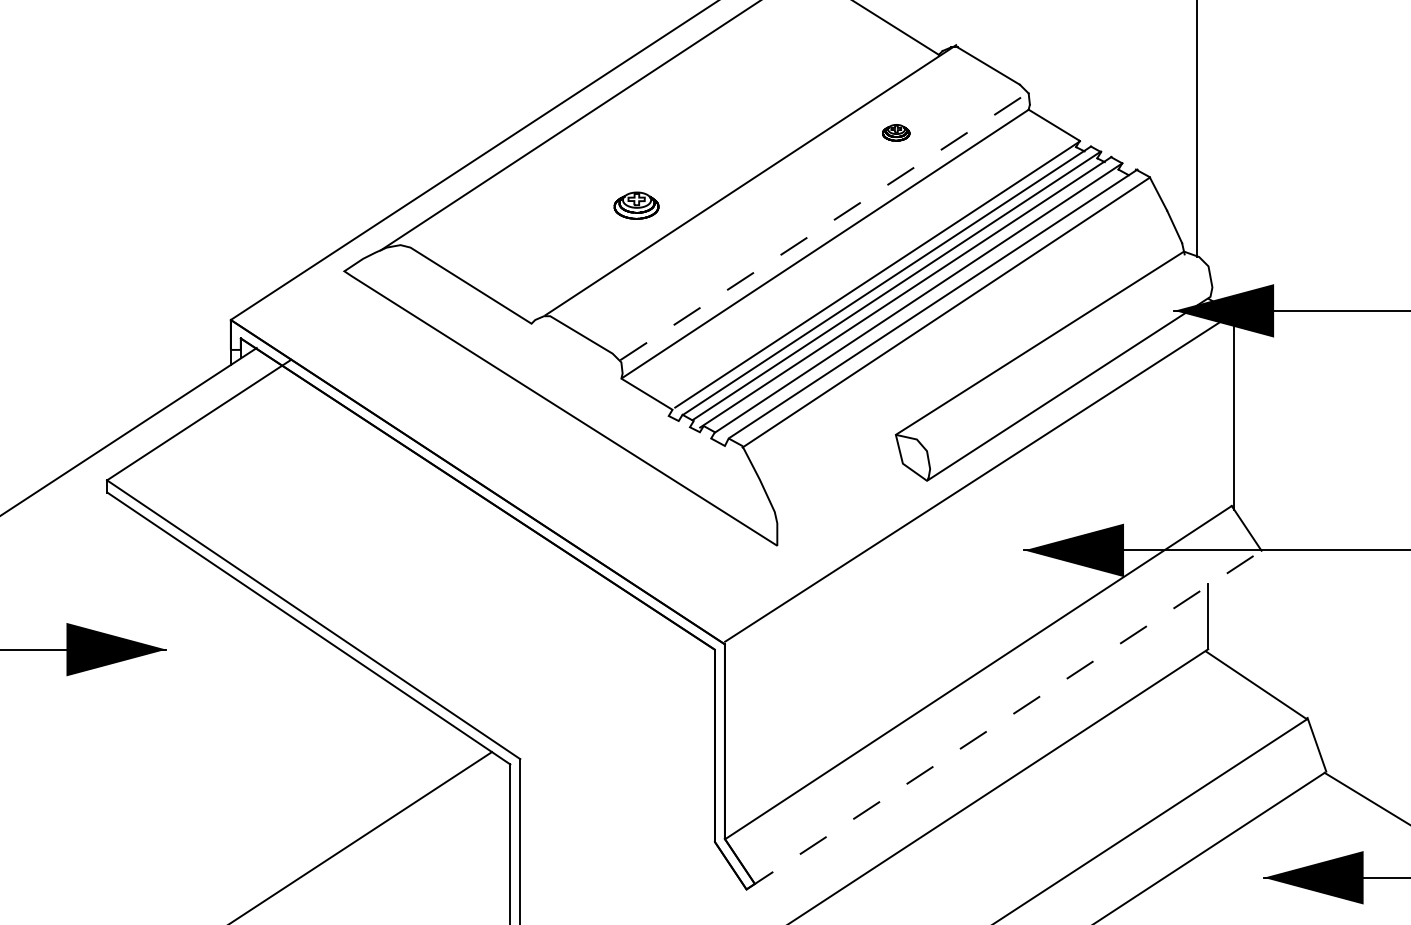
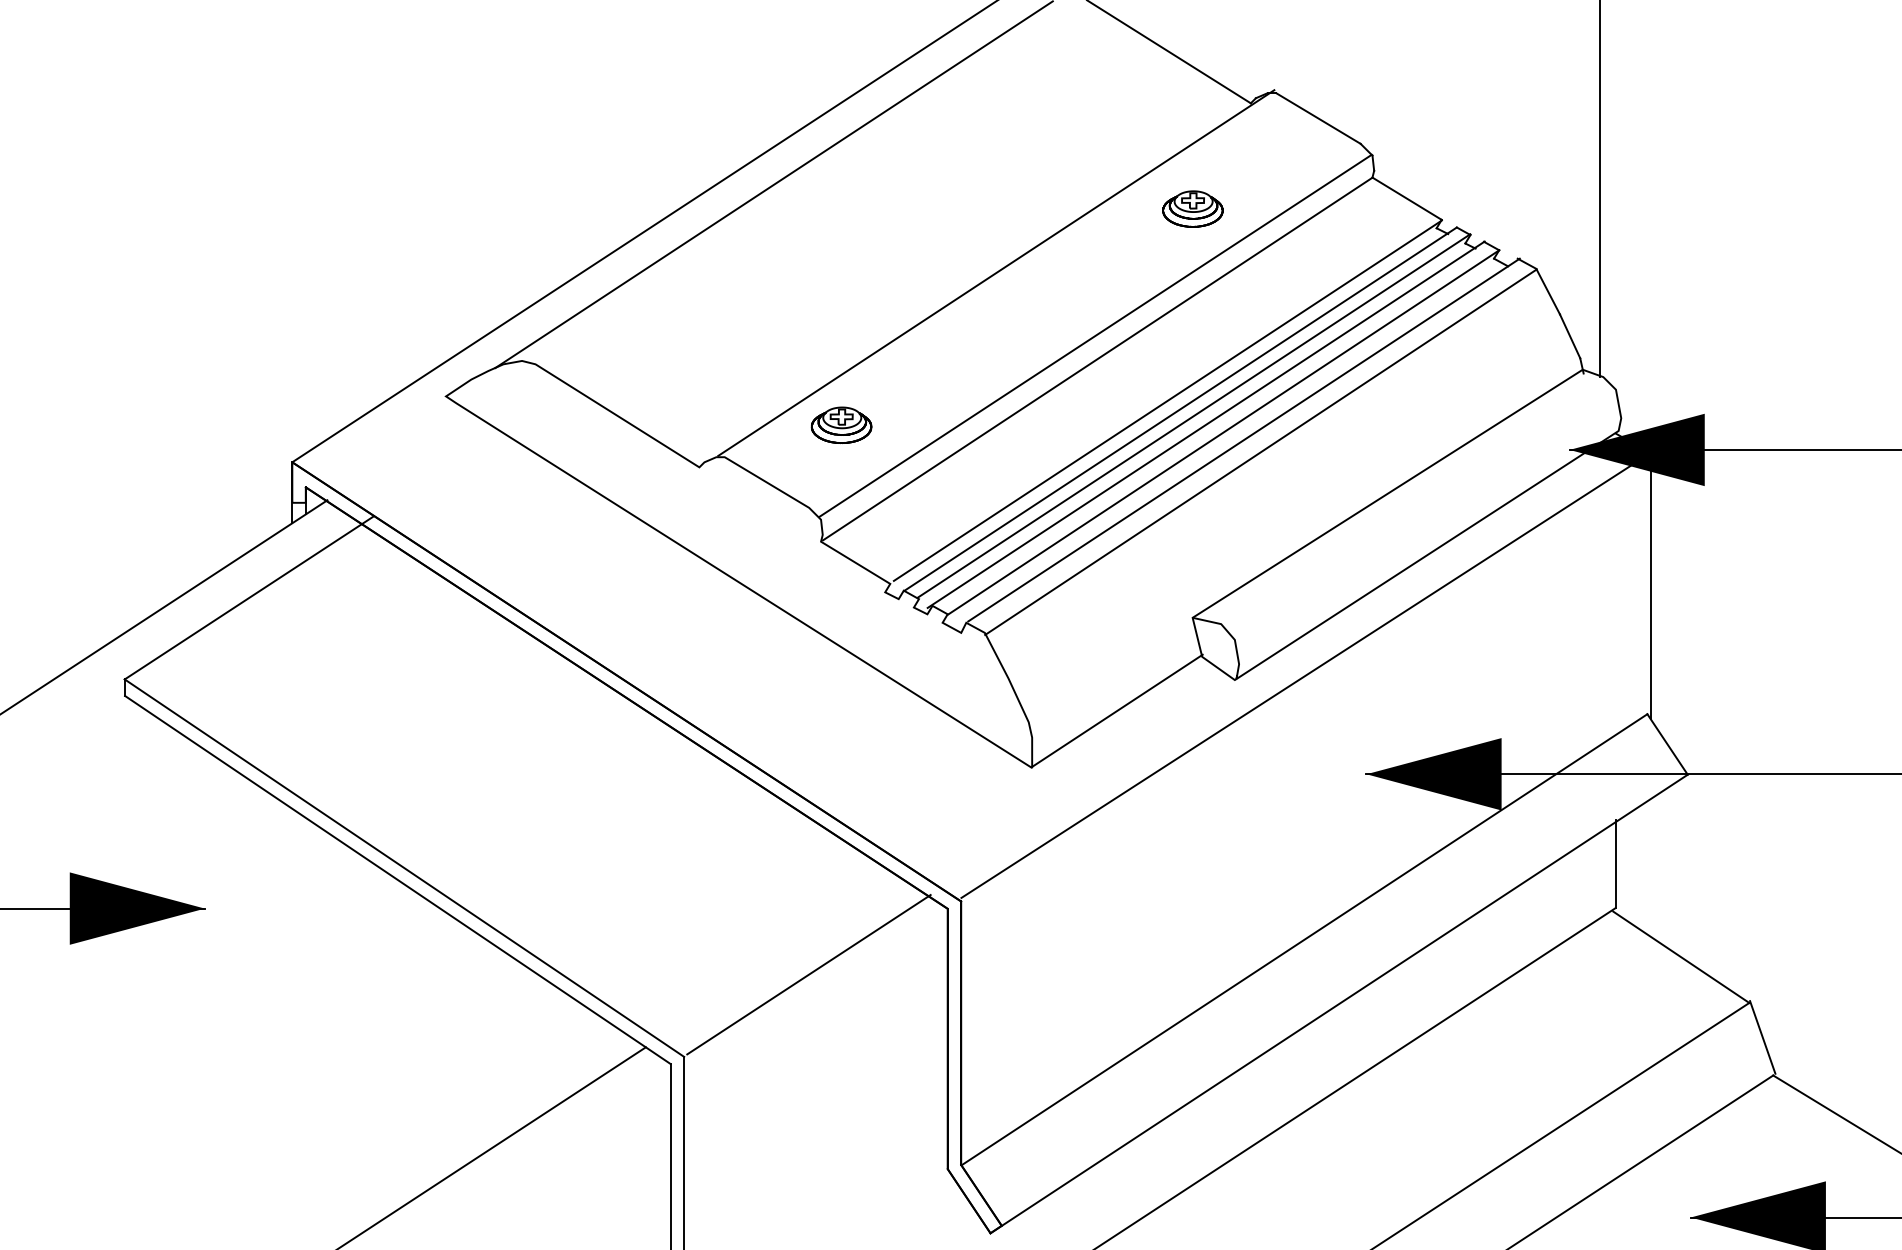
part: (896, 132) -> (1193, 208), size x1.67
part: (636, 205) -> (841, 425), moved
line: (824, 226) -> (1096, 335), dashed -> solid
line: (840, 503) -> (1117, 710), added
line: (612, 698) -> (809, 974), added
line: (1004, 719) -> (1339, 1003), dashed -> solid

